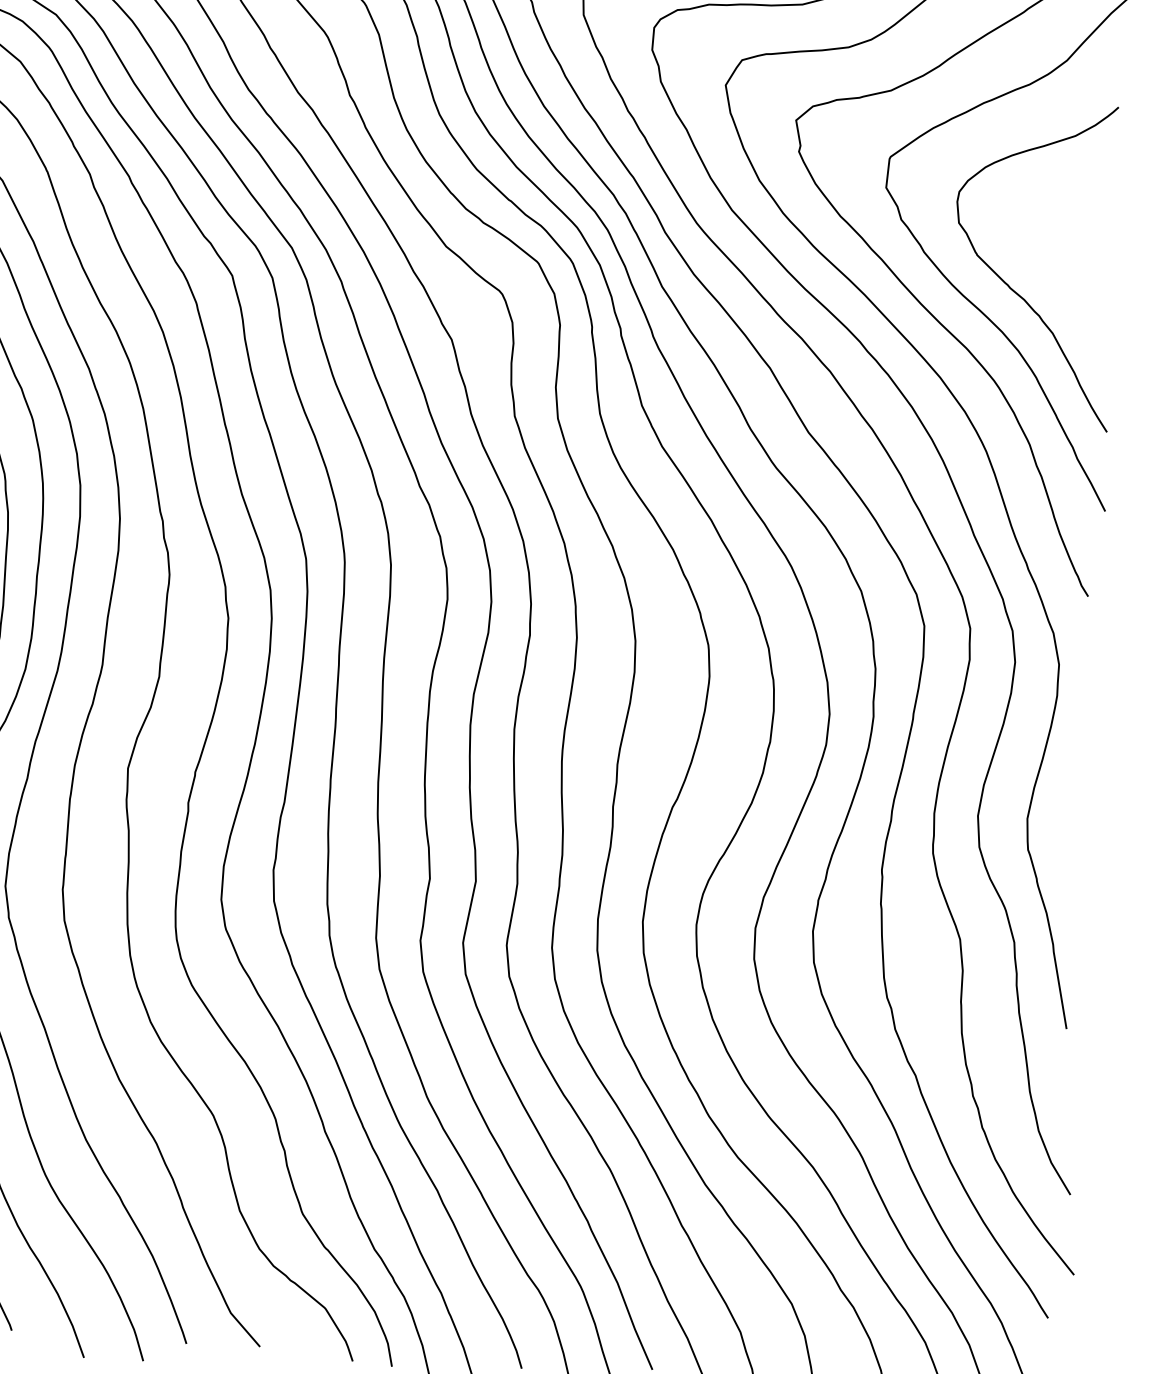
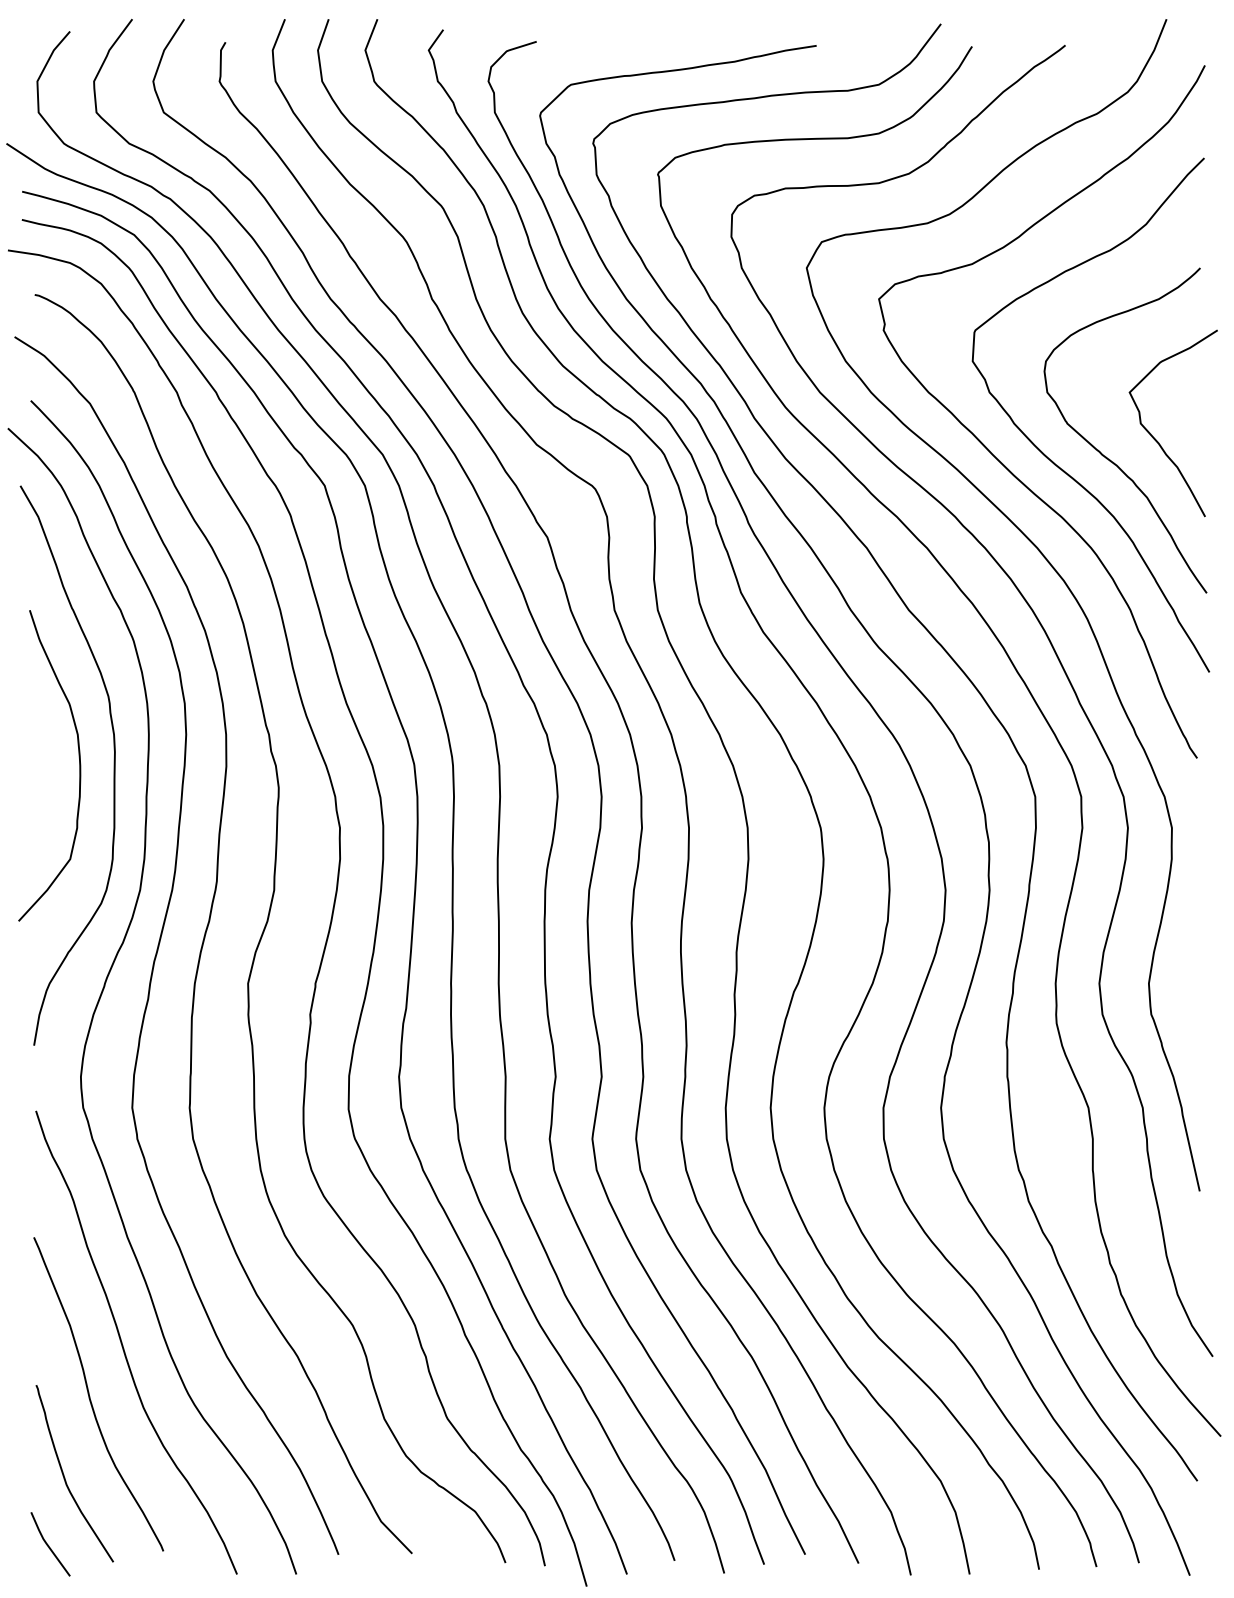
curve: (1065, 275) -> (1156, 439), added

